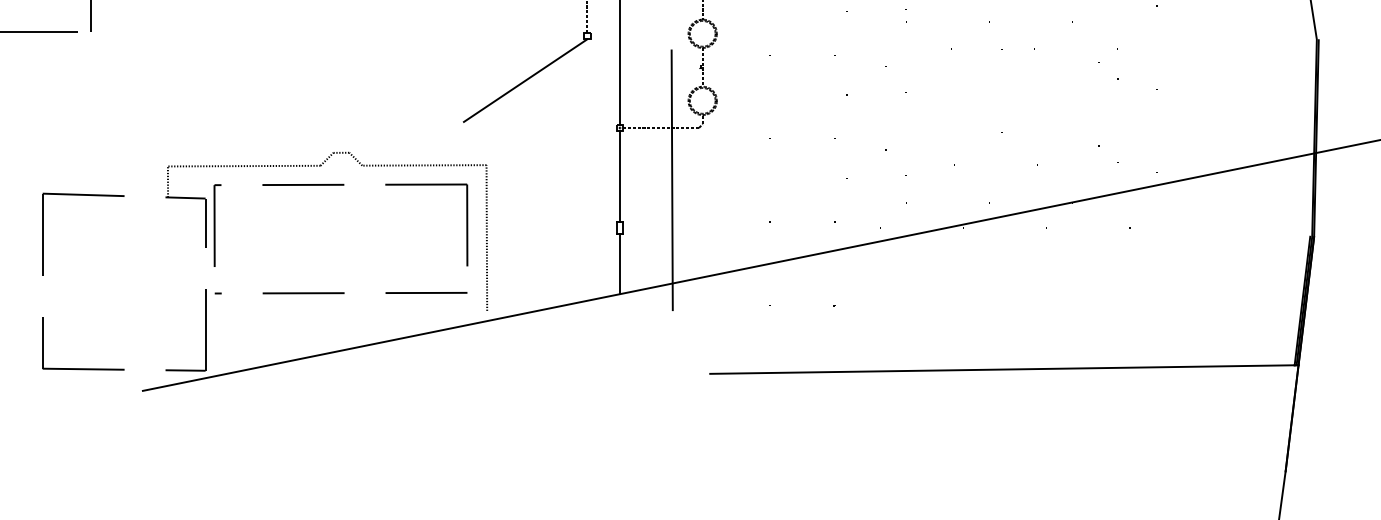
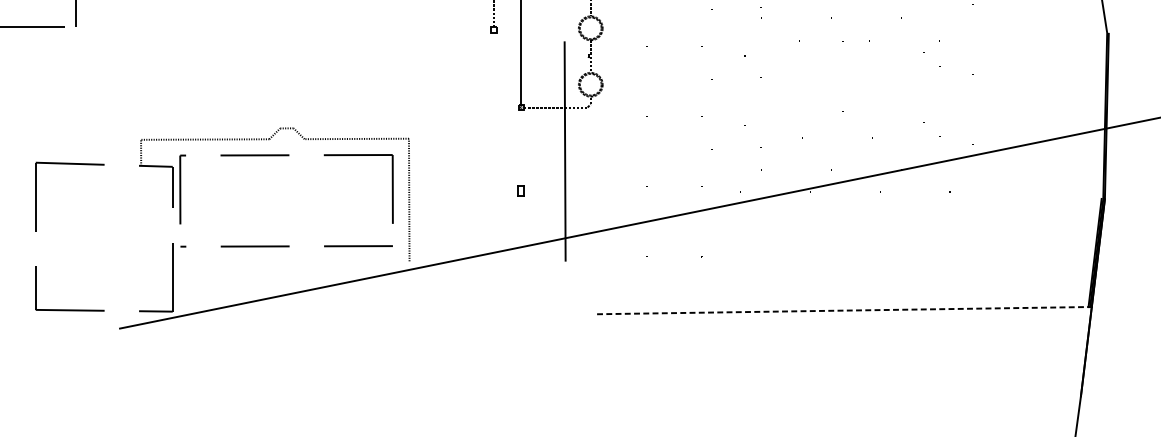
line: (525, 80) -> (441, 67), removed
line: (620, 175) -> (521, 147), removed
line: (620, 263) -> (521, 221), removed
line: (1004, 369) -> (844, 310), solid -> dashed

